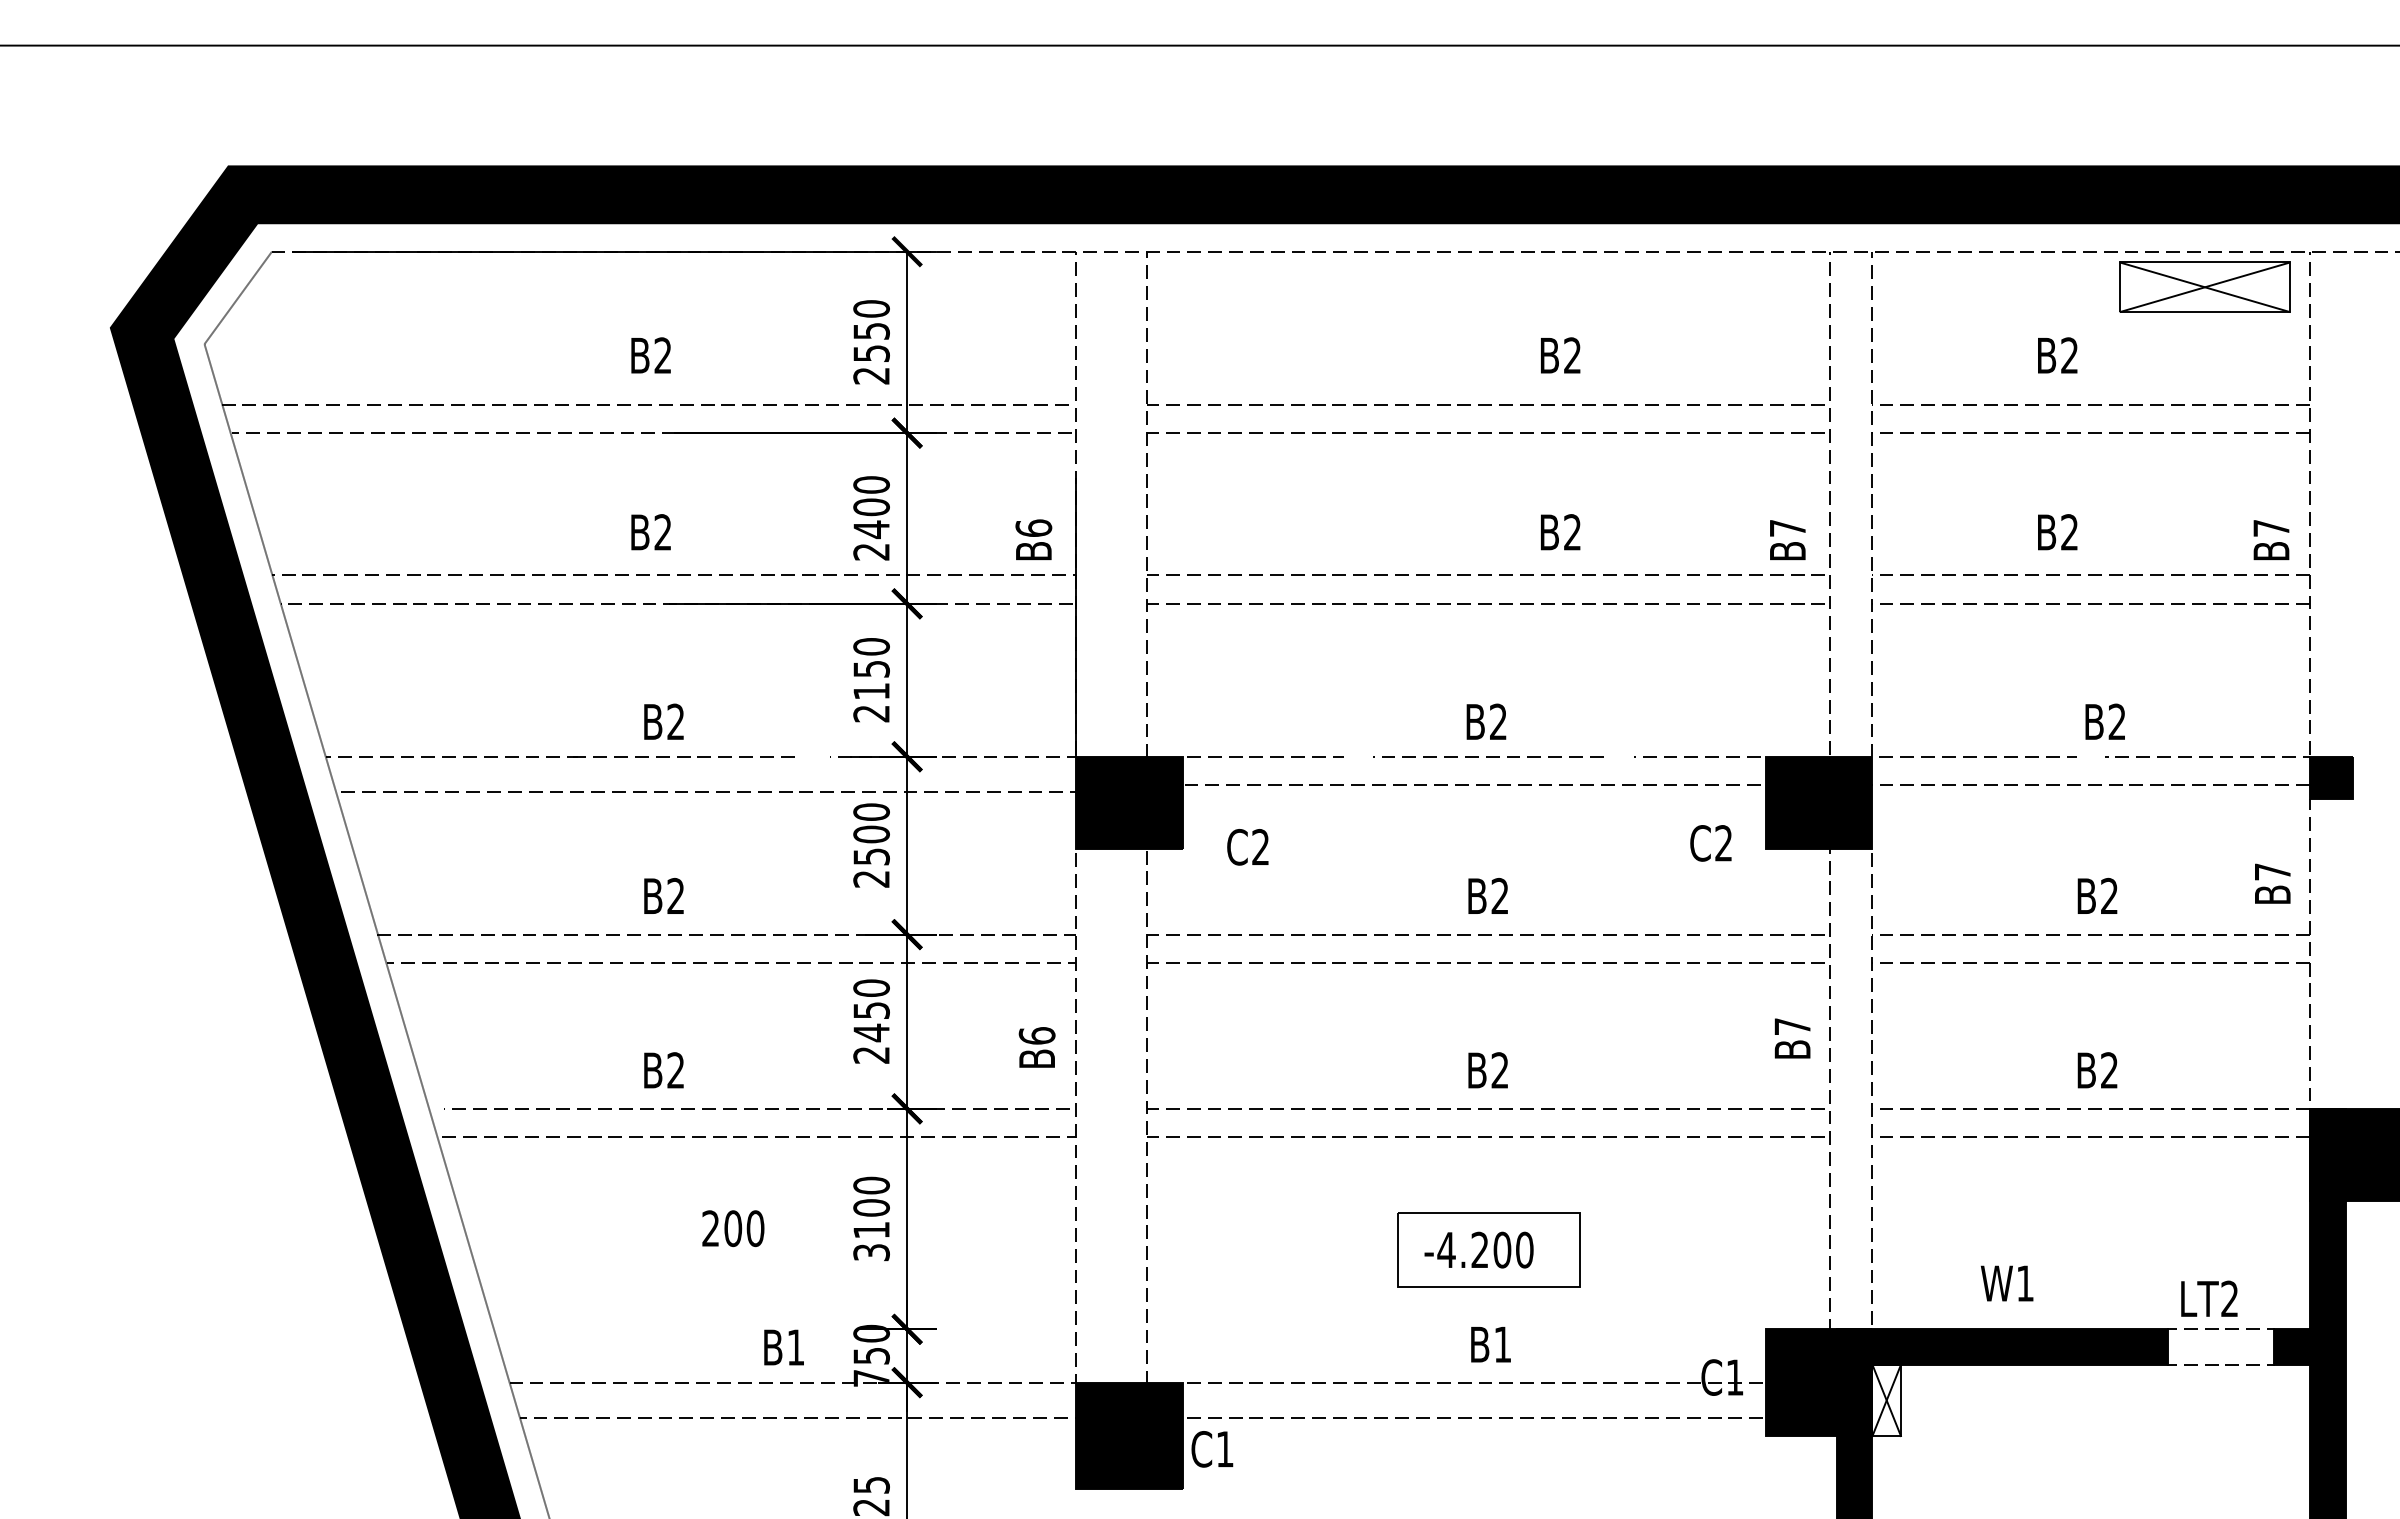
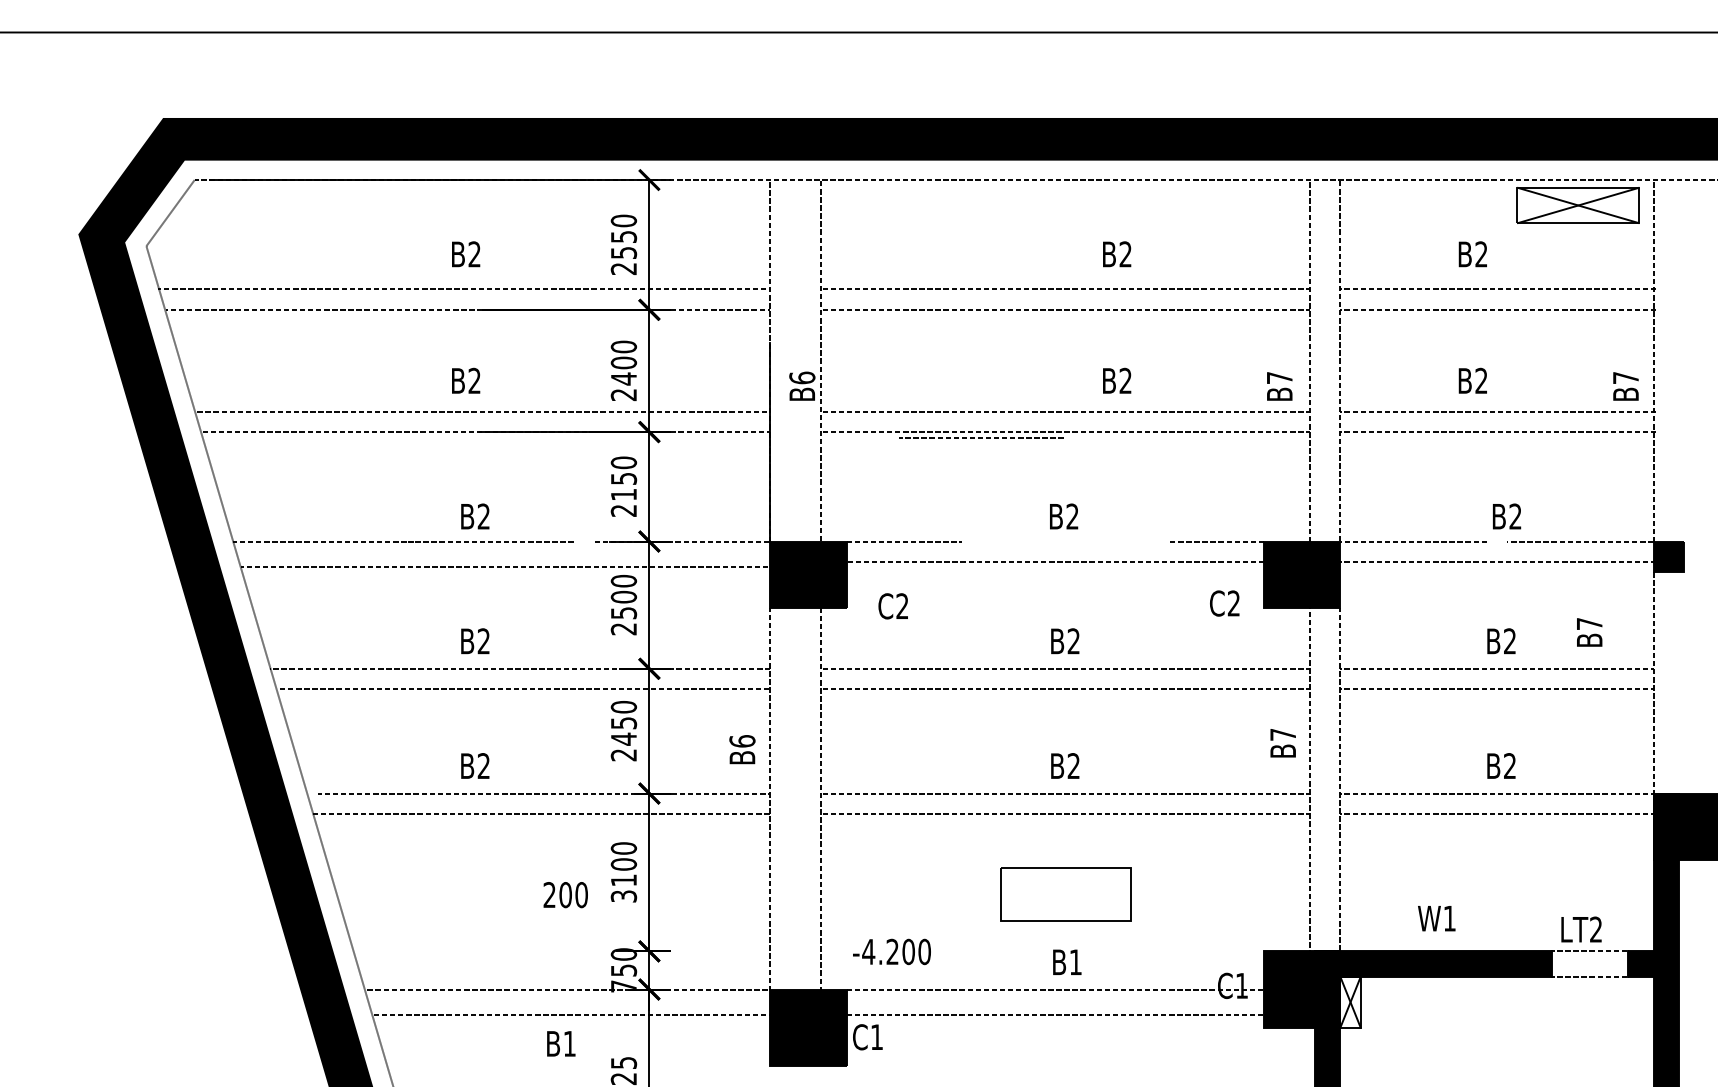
text: (1033, 539) -> (802, 386), moved
line: (1488, 756) -> (981, 438), moved
text: (2272, 883) -> (1589, 632), moved
text: (733, 1228) -> (565, 894), moved
text: (1478, 1249) -> (891, 951), moved
text: (783, 1347) -> (560, 1043), moved

